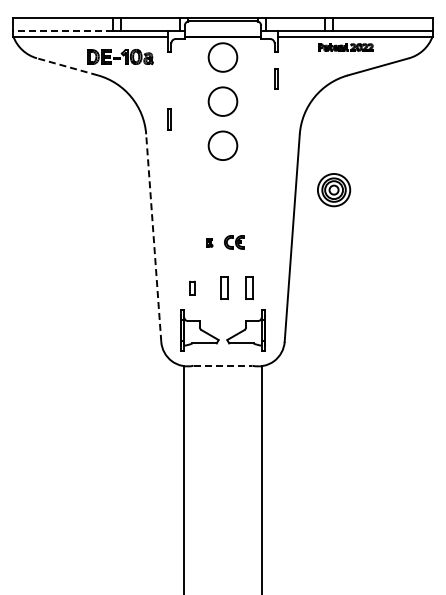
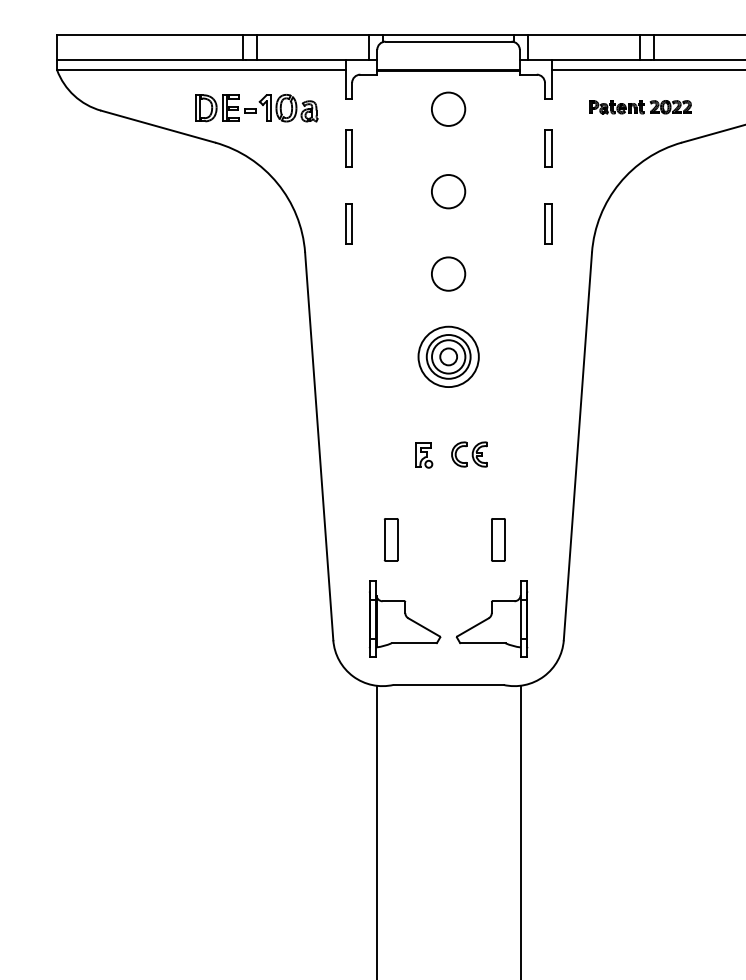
line: (63, 31) -> (150, 60), dashed -> solid
part: (345, 47) -> (640, 107), moved
circle: (222, 57) -> (447, 109), size x0.62
line: (67, 66) -> (158, 125), dashed -> solid
line: (168, 78) -> (346, 148), added
circle: (222, 101) -> (447, 191), size x0.62
line: (275, 119) -> (546, 224), added
circle: (222, 145) -> (447, 273), size x0.62
part: (334, 190) -> (449, 357), moved
line: (153, 237) -> (318, 445), dashed -> solid
part: (209, 242) -> (423, 454), size x1.67
part: (192, 288) -> (391, 540), size x1.67
part: (224, 288) -> (451, 540), removed
line: (223, 365) -> (449, 684), dashed -> solid

